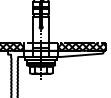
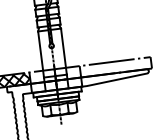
hatch: (81, 46) -> (114, 66), removed

